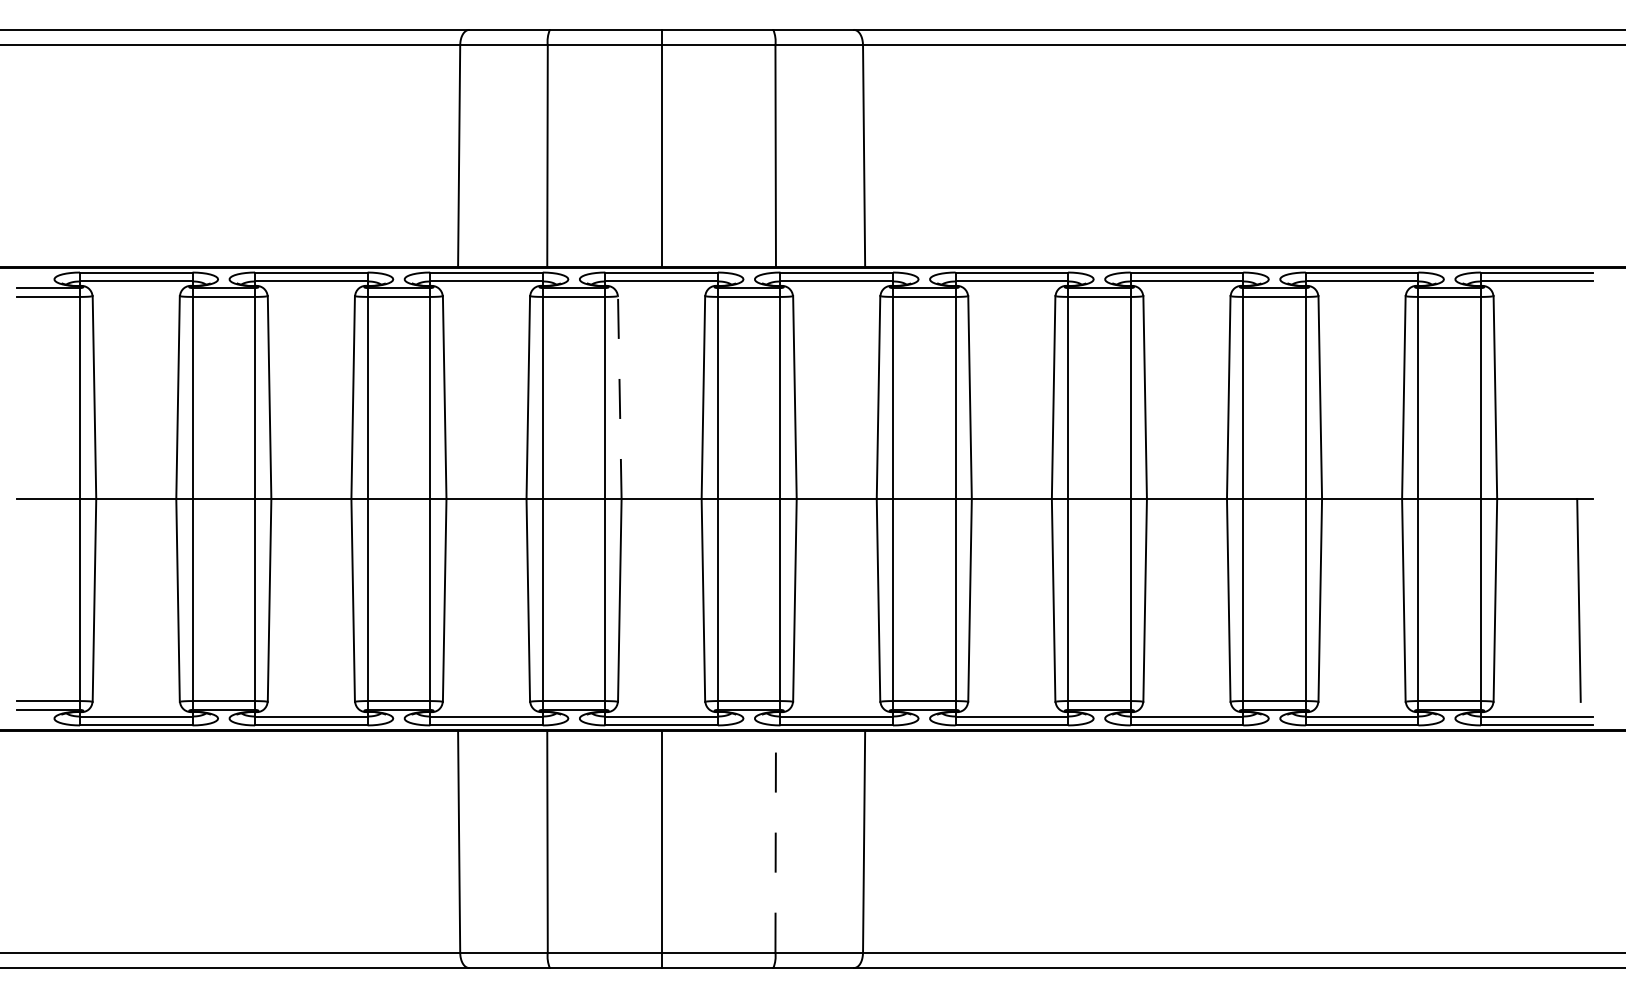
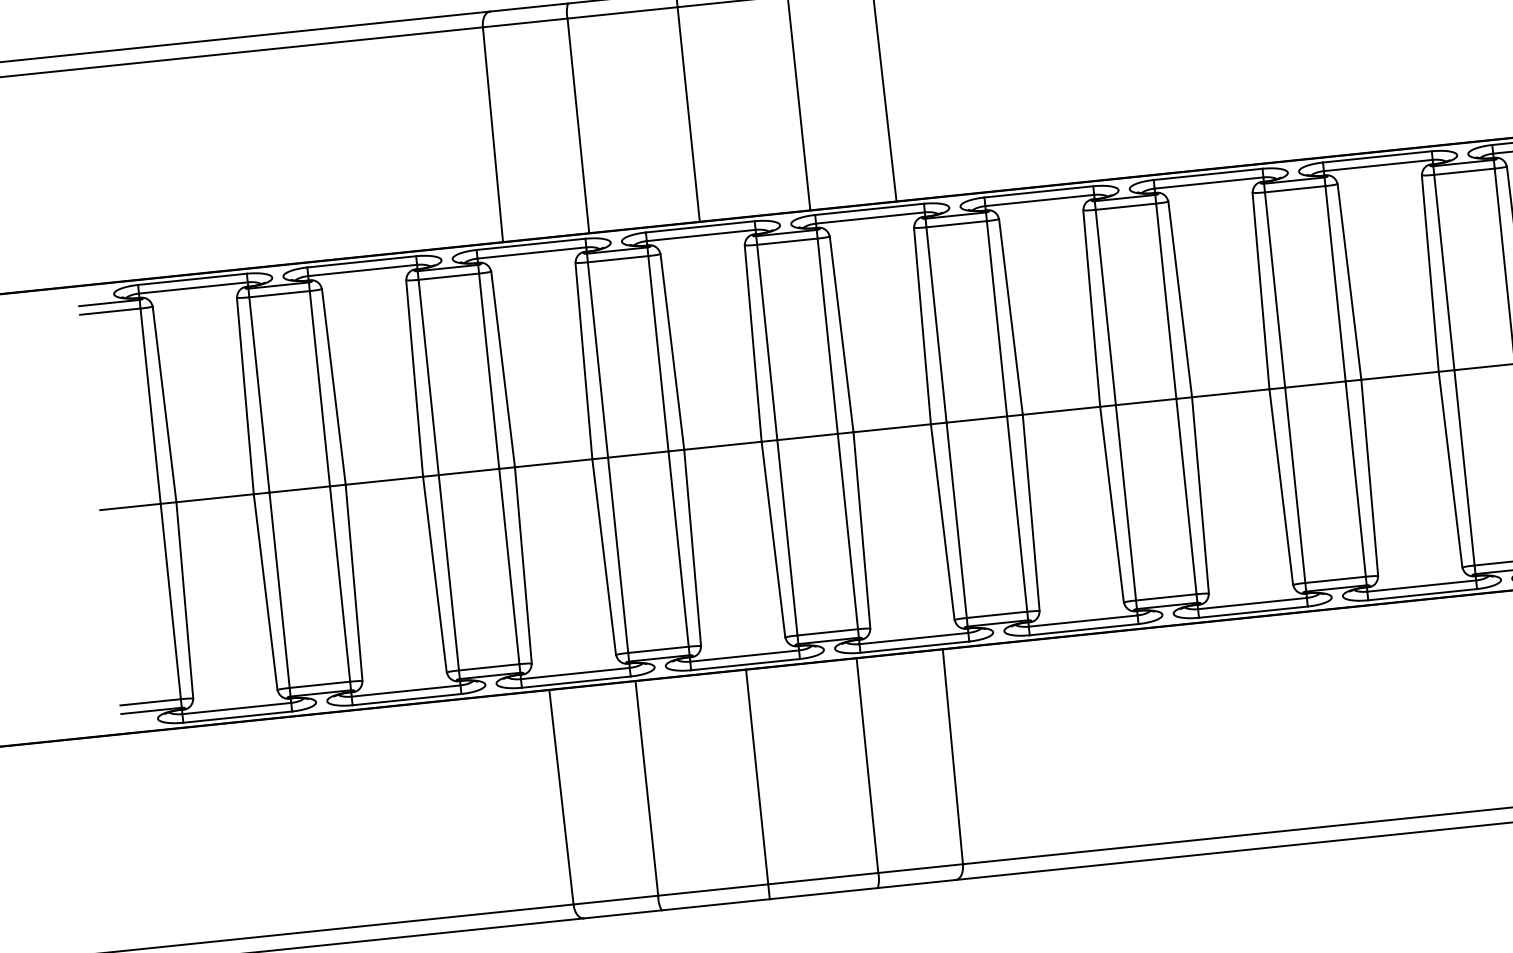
line: (619, 397) -> (672, 351), dashed -> solid
line: (775, 841) -> (867, 765), dashed -> solid

